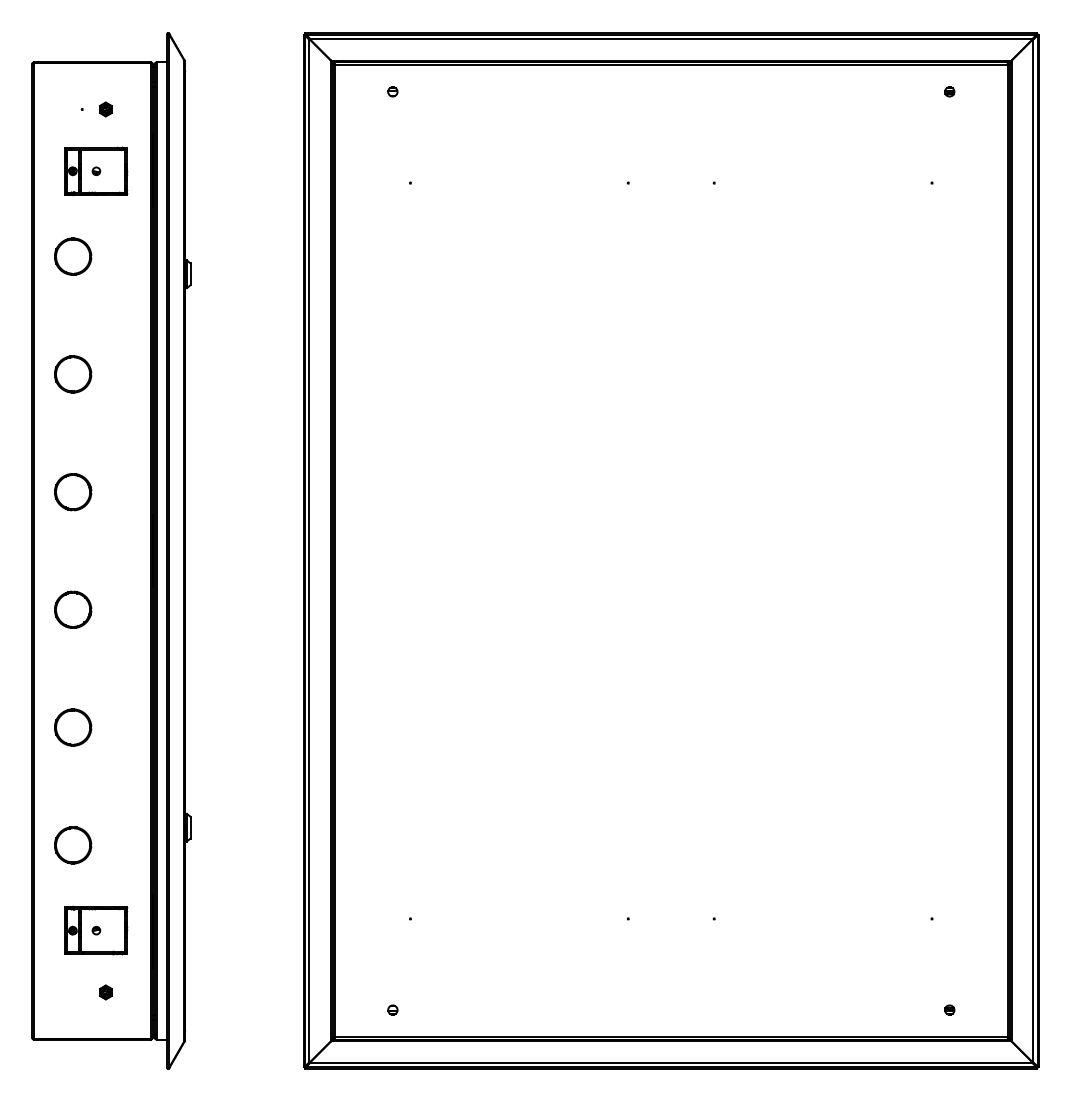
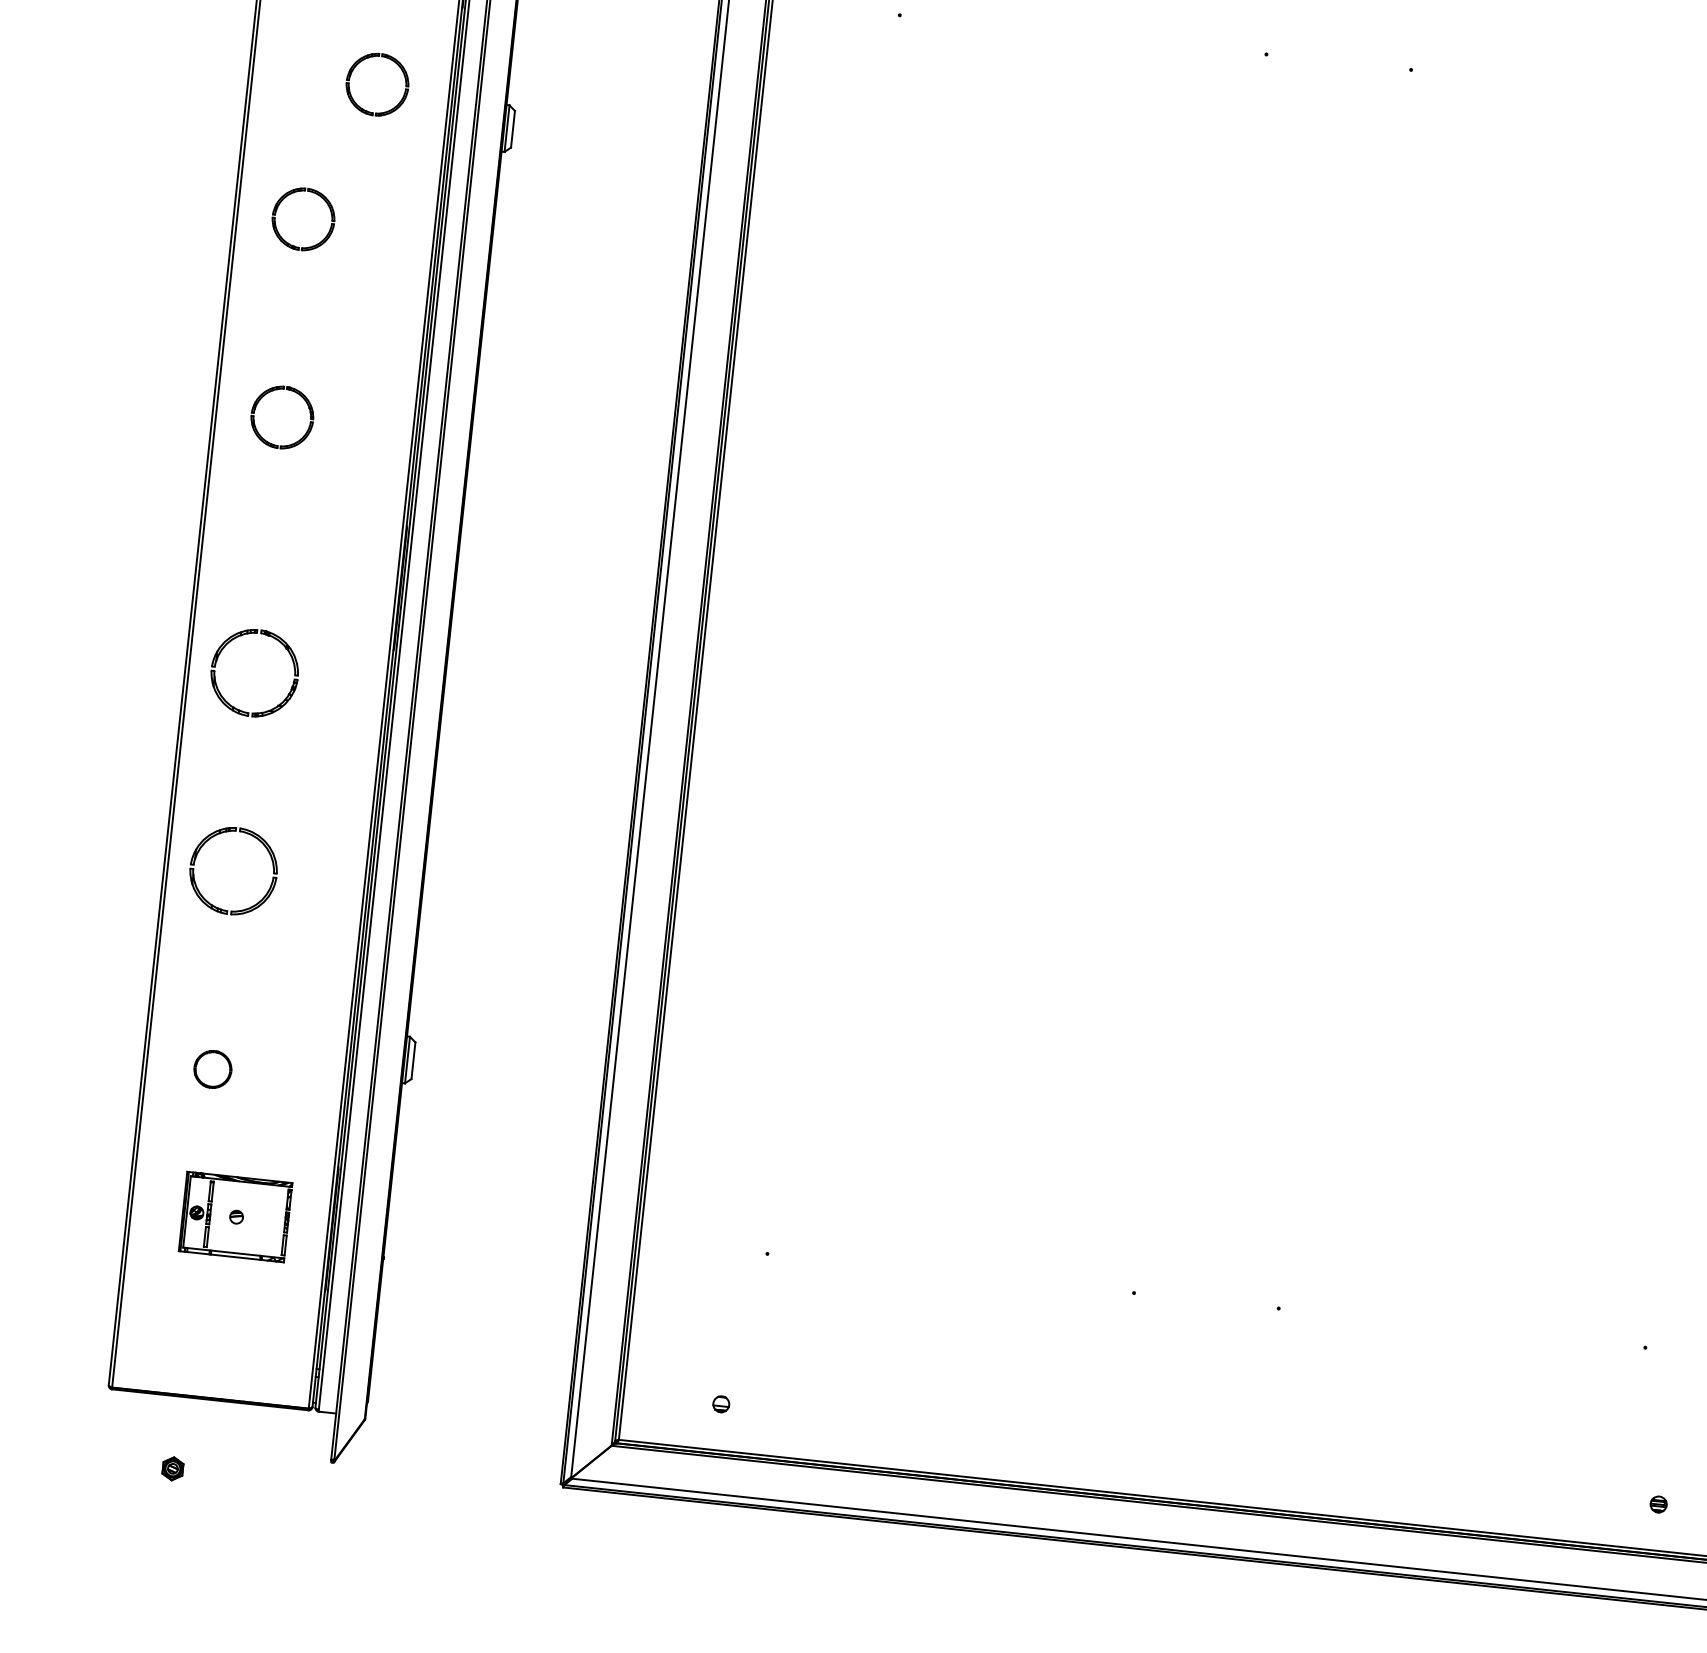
part: (73, 256) -> (378, 84), moved
part: (73, 374) -> (304, 219), moved
part: (73, 492) -> (282, 418), moved
part: (73, 609) -> (255, 672), size x1.4
part: (73, 727) -> (234, 871), size x1.4
part: (73, 845) -> (213, 1069), size x0.6
part: (105, 992) -> (172, 1468), moved

